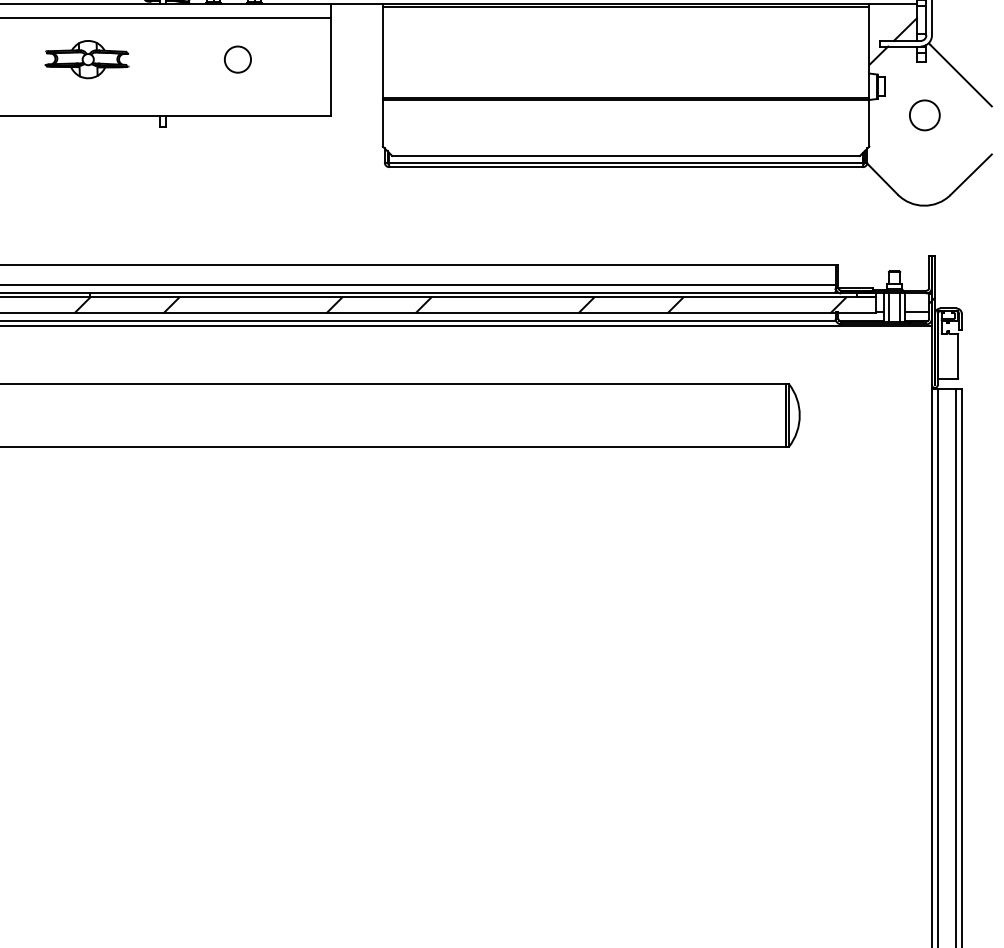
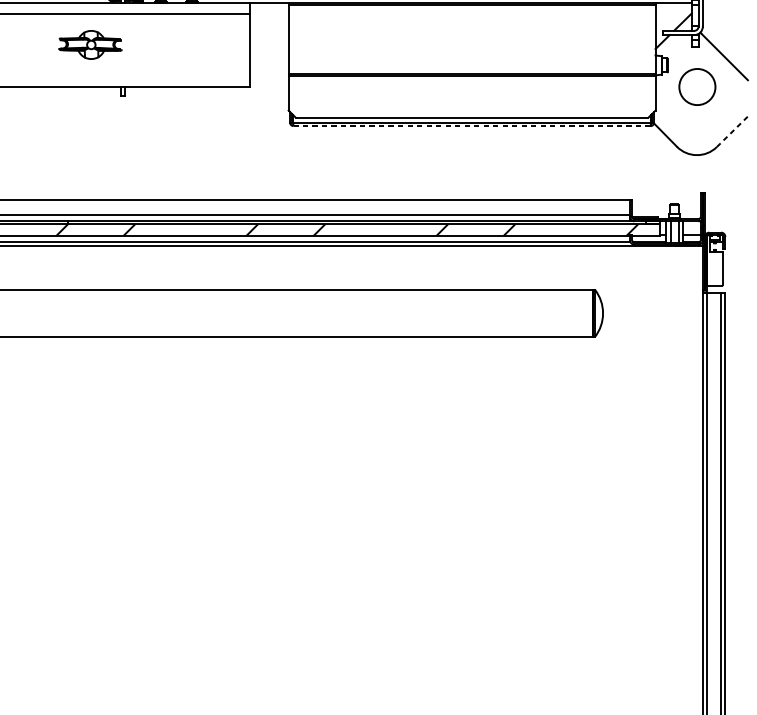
part: (86, 59) -> (90, 44), moved
circle: (237, 59) -> (179, 44), removed
circle: (924, 115) -> (697, 87), size x1.6
line: (626, 167) -> (472, 126), solid -> dashed
line: (971, 174) -> (732, 131), solid -> dashed

